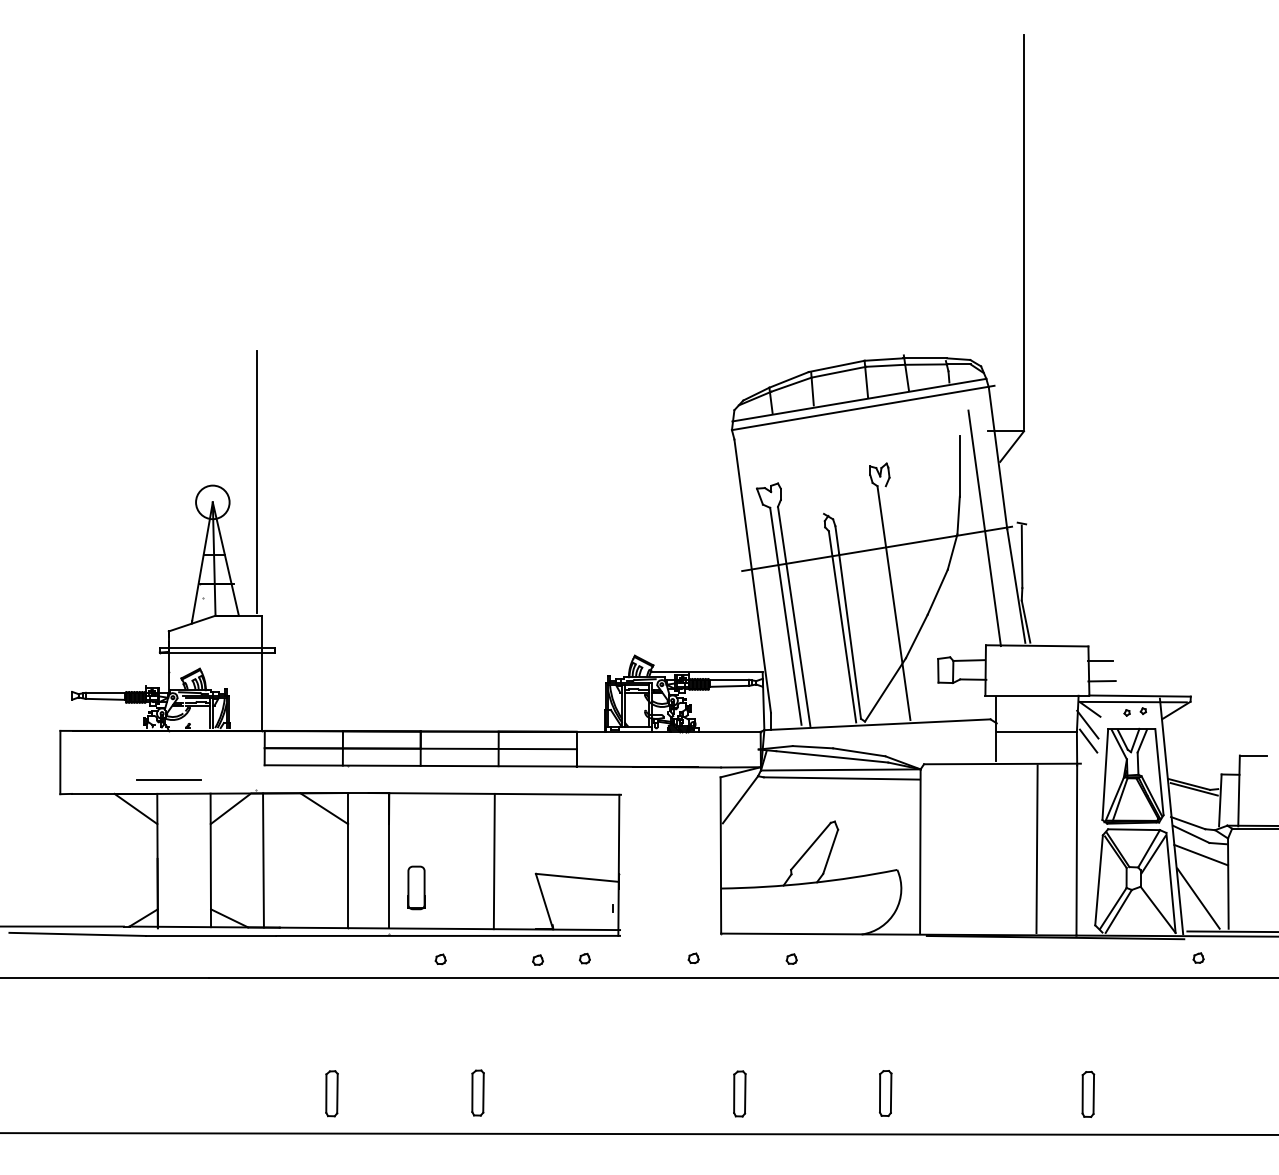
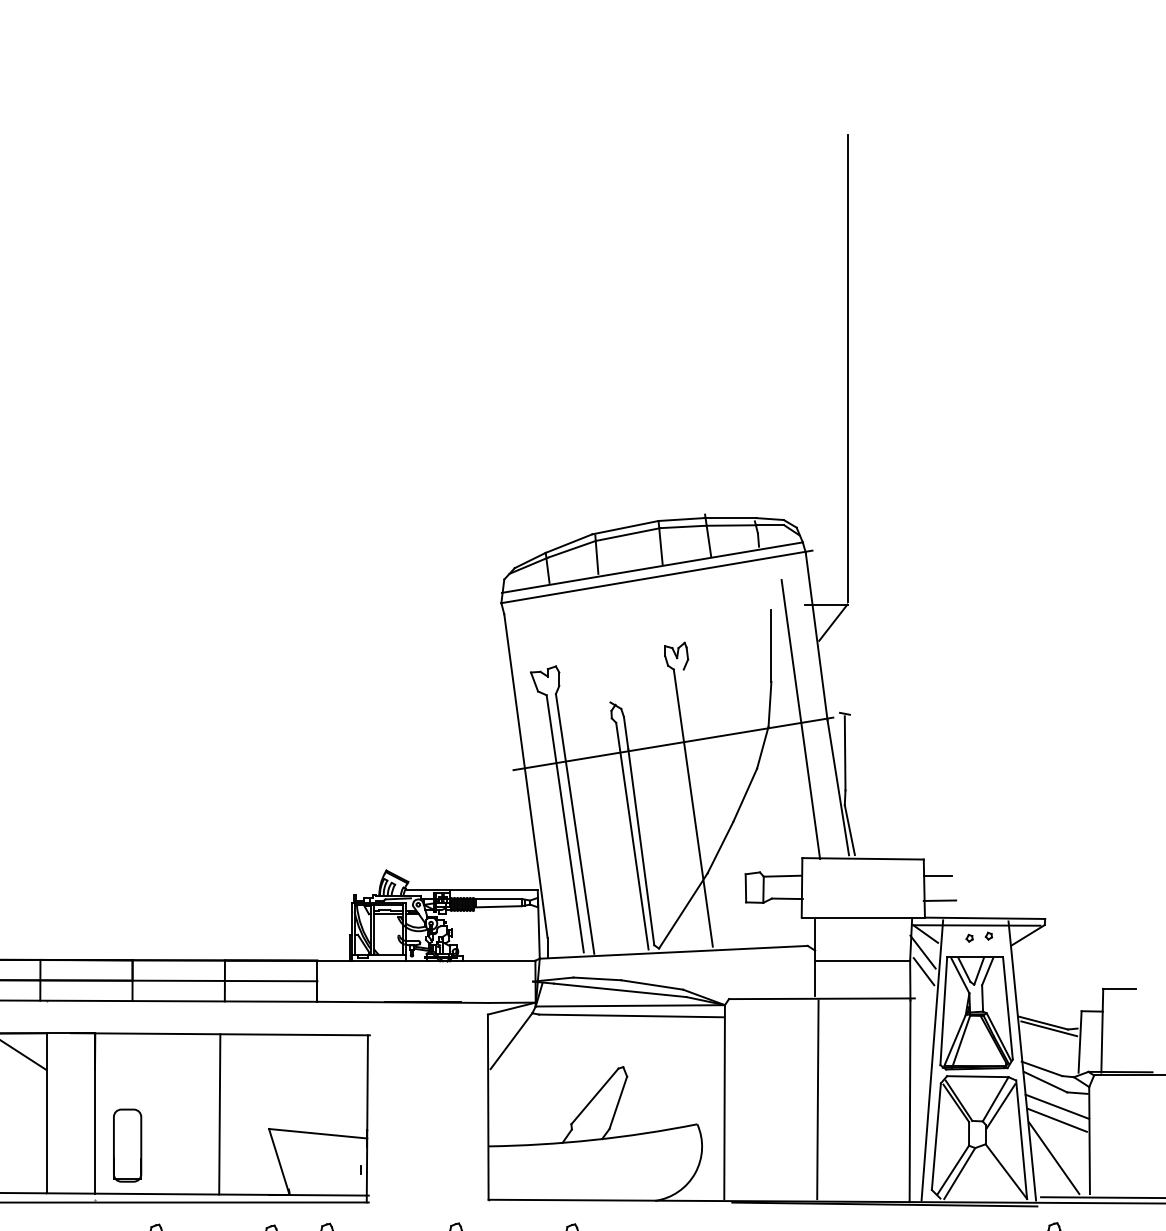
line: (1095, 815) -> (932, 1059), added
line: (1036, 849) -> (817, 1100), moved
line: (1201, 866) -> (1057, 1120), added
part: (416, 887) -> (127, 1145), size x1.43

